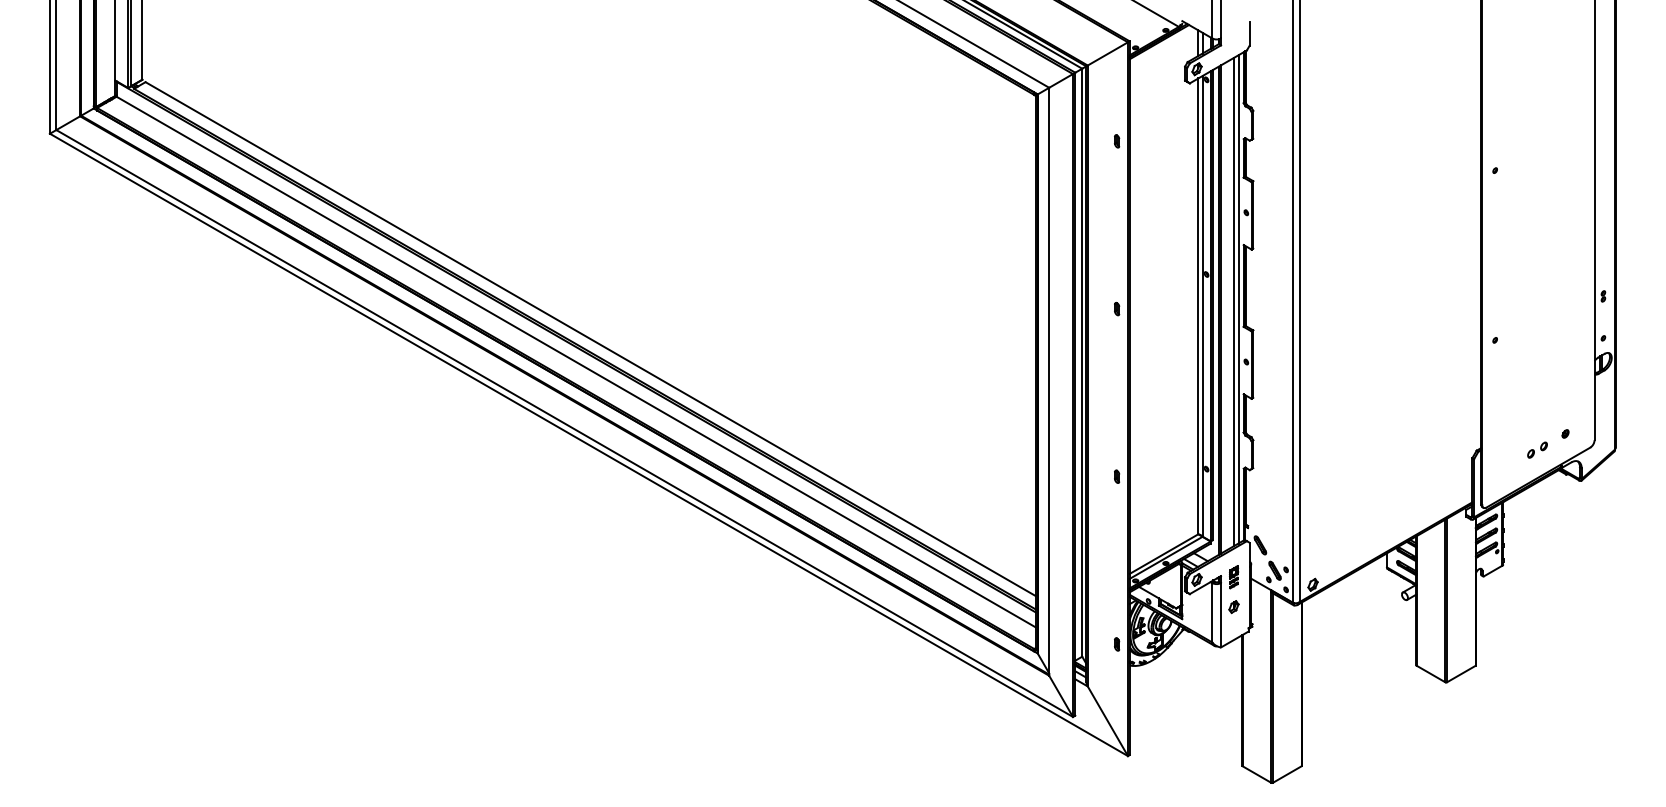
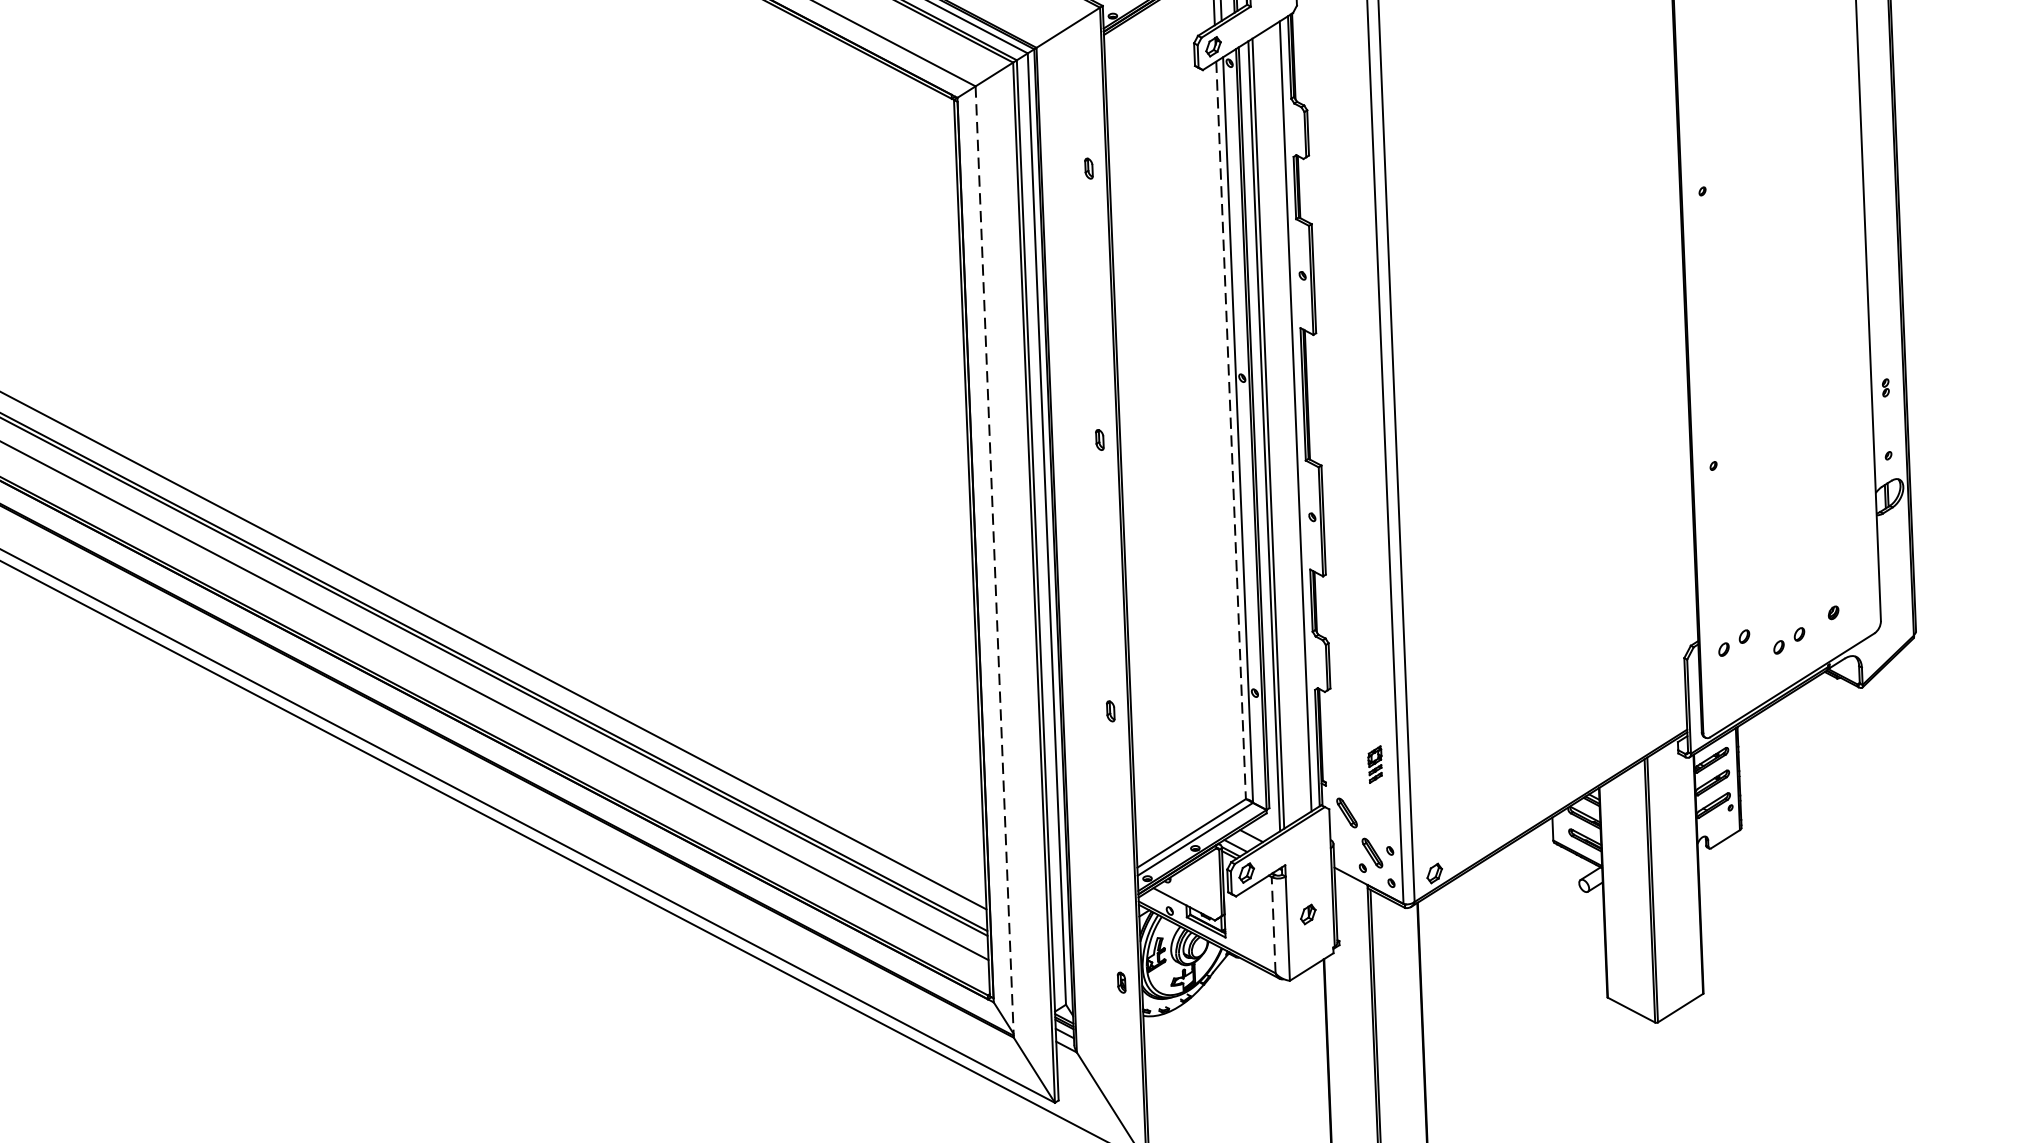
line: (1234, 301) -> (1289, 420), removed
line: (1198, 306) -> (1231, 430), solid -> dashed
line: (1049, 381) -> (995, 561), solid -> dashed
part: (1503, 449) -> (1734, 642), added
part: (1234, 577) -> (1376, 765), moved
line: (1212, 612) -> (1273, 924), solid -> dashed

